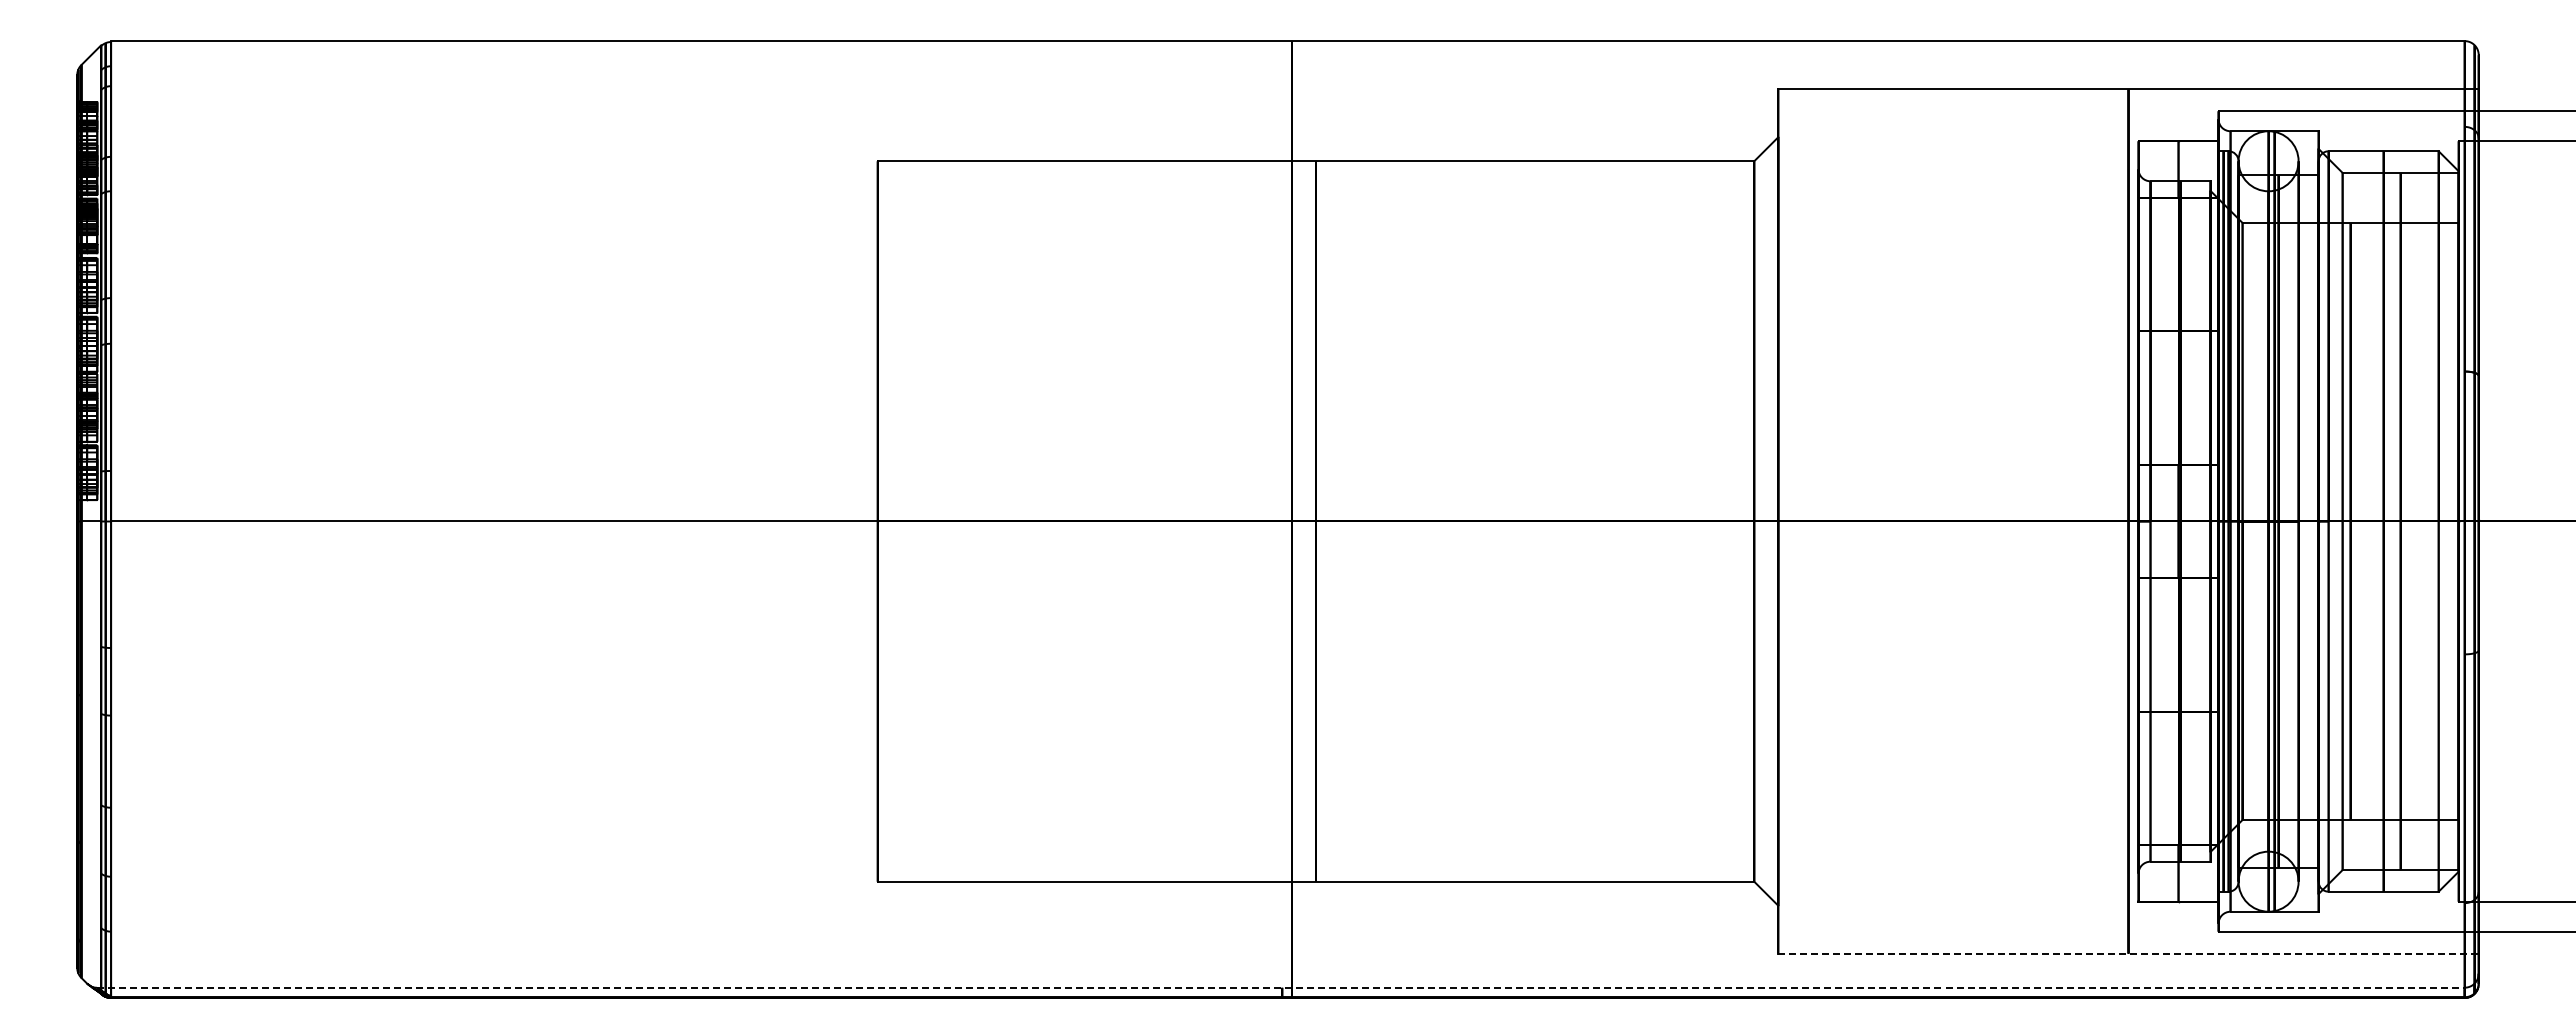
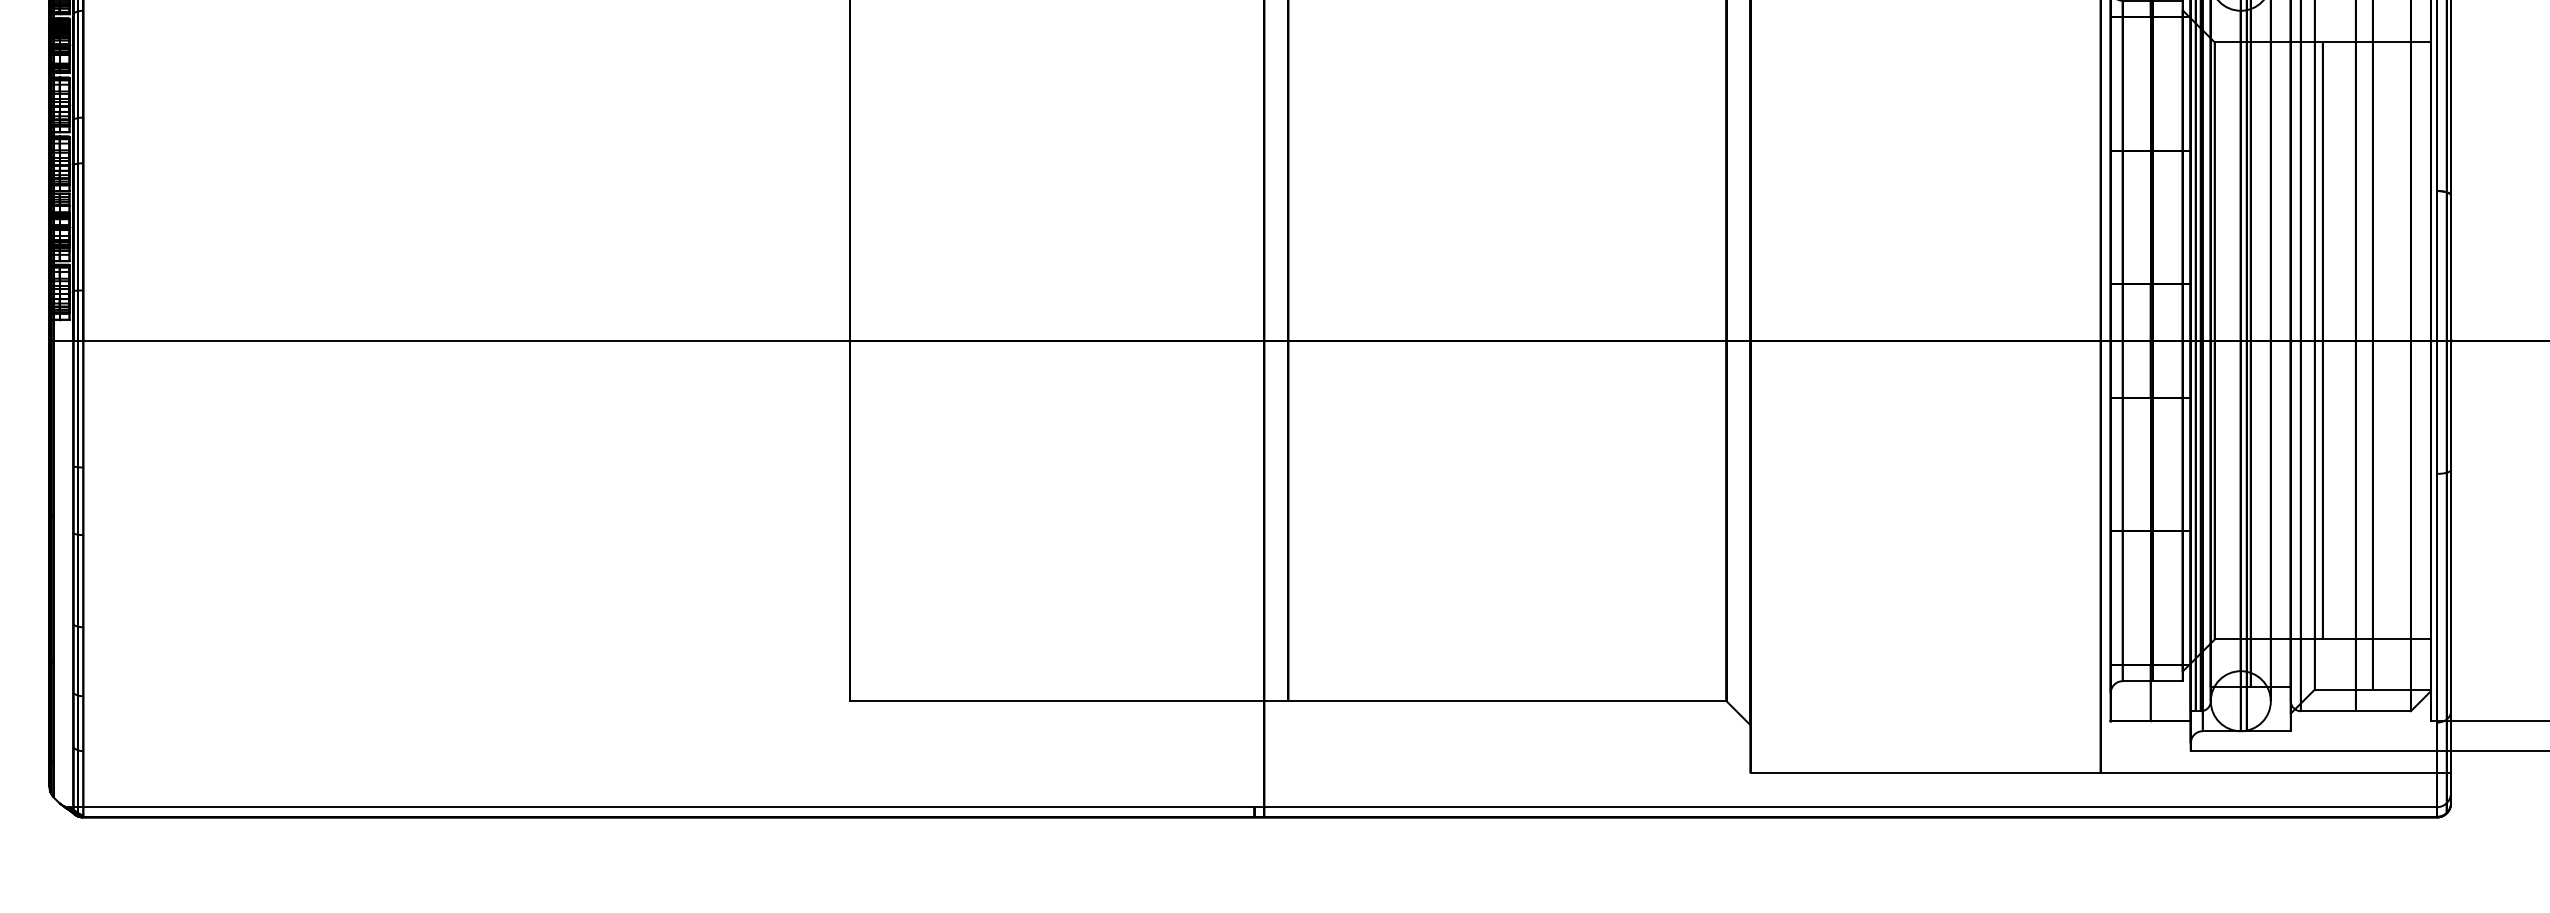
line: (2129, 953) -> (2101, 773), dashed -> solid
line: (1280, 987) -> (1252, 807), dashed -> solid

